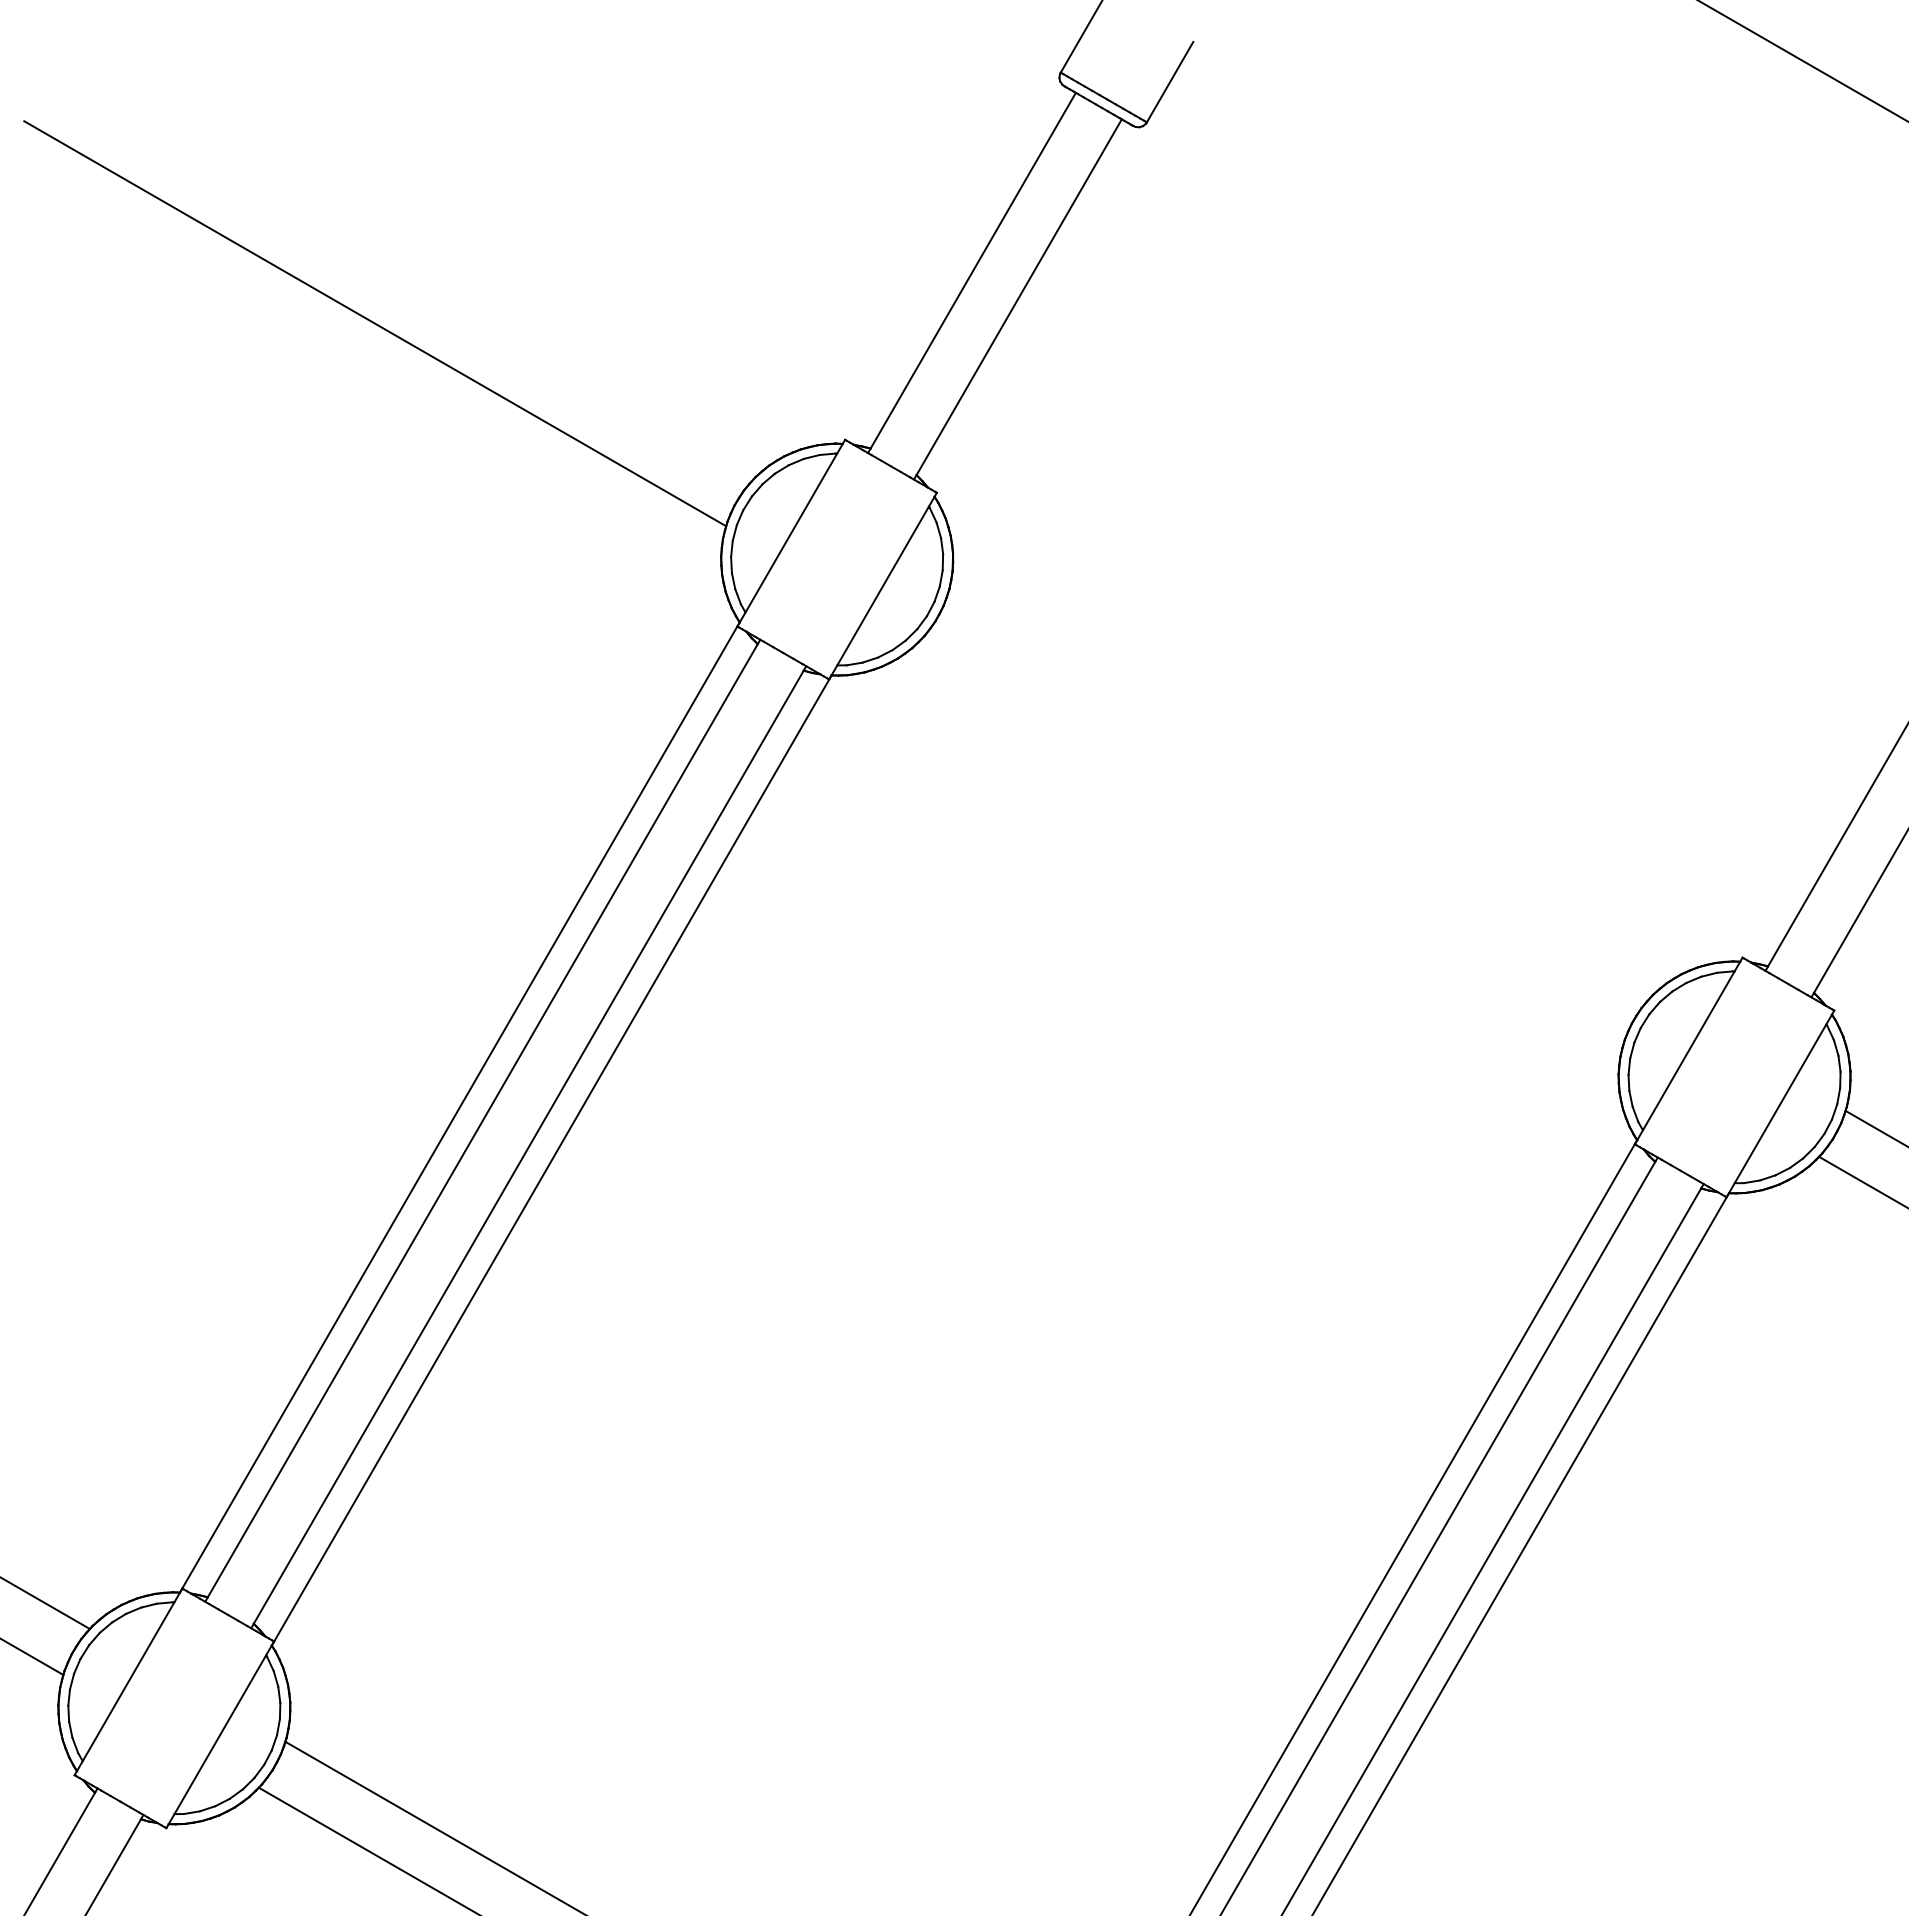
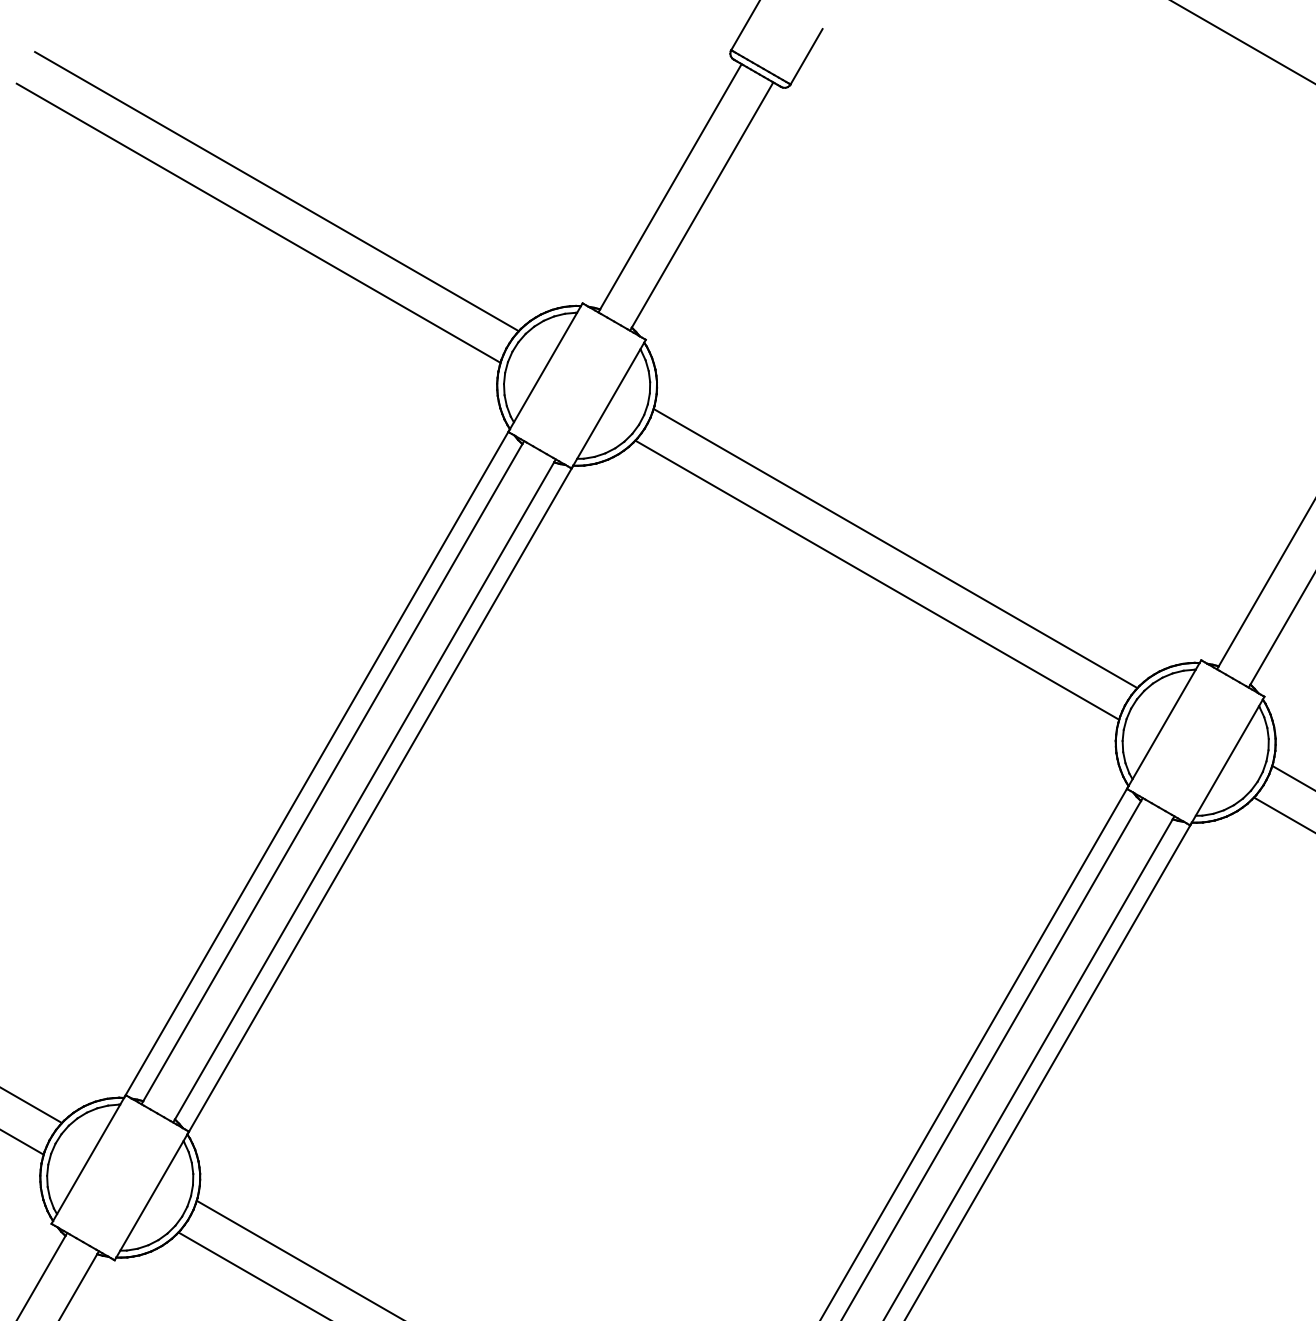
line: (401, 277) -> (276, 191), added
line: (1299, 795) -> (895, 548), added
line: (1272, 840) -> (877, 579), added

